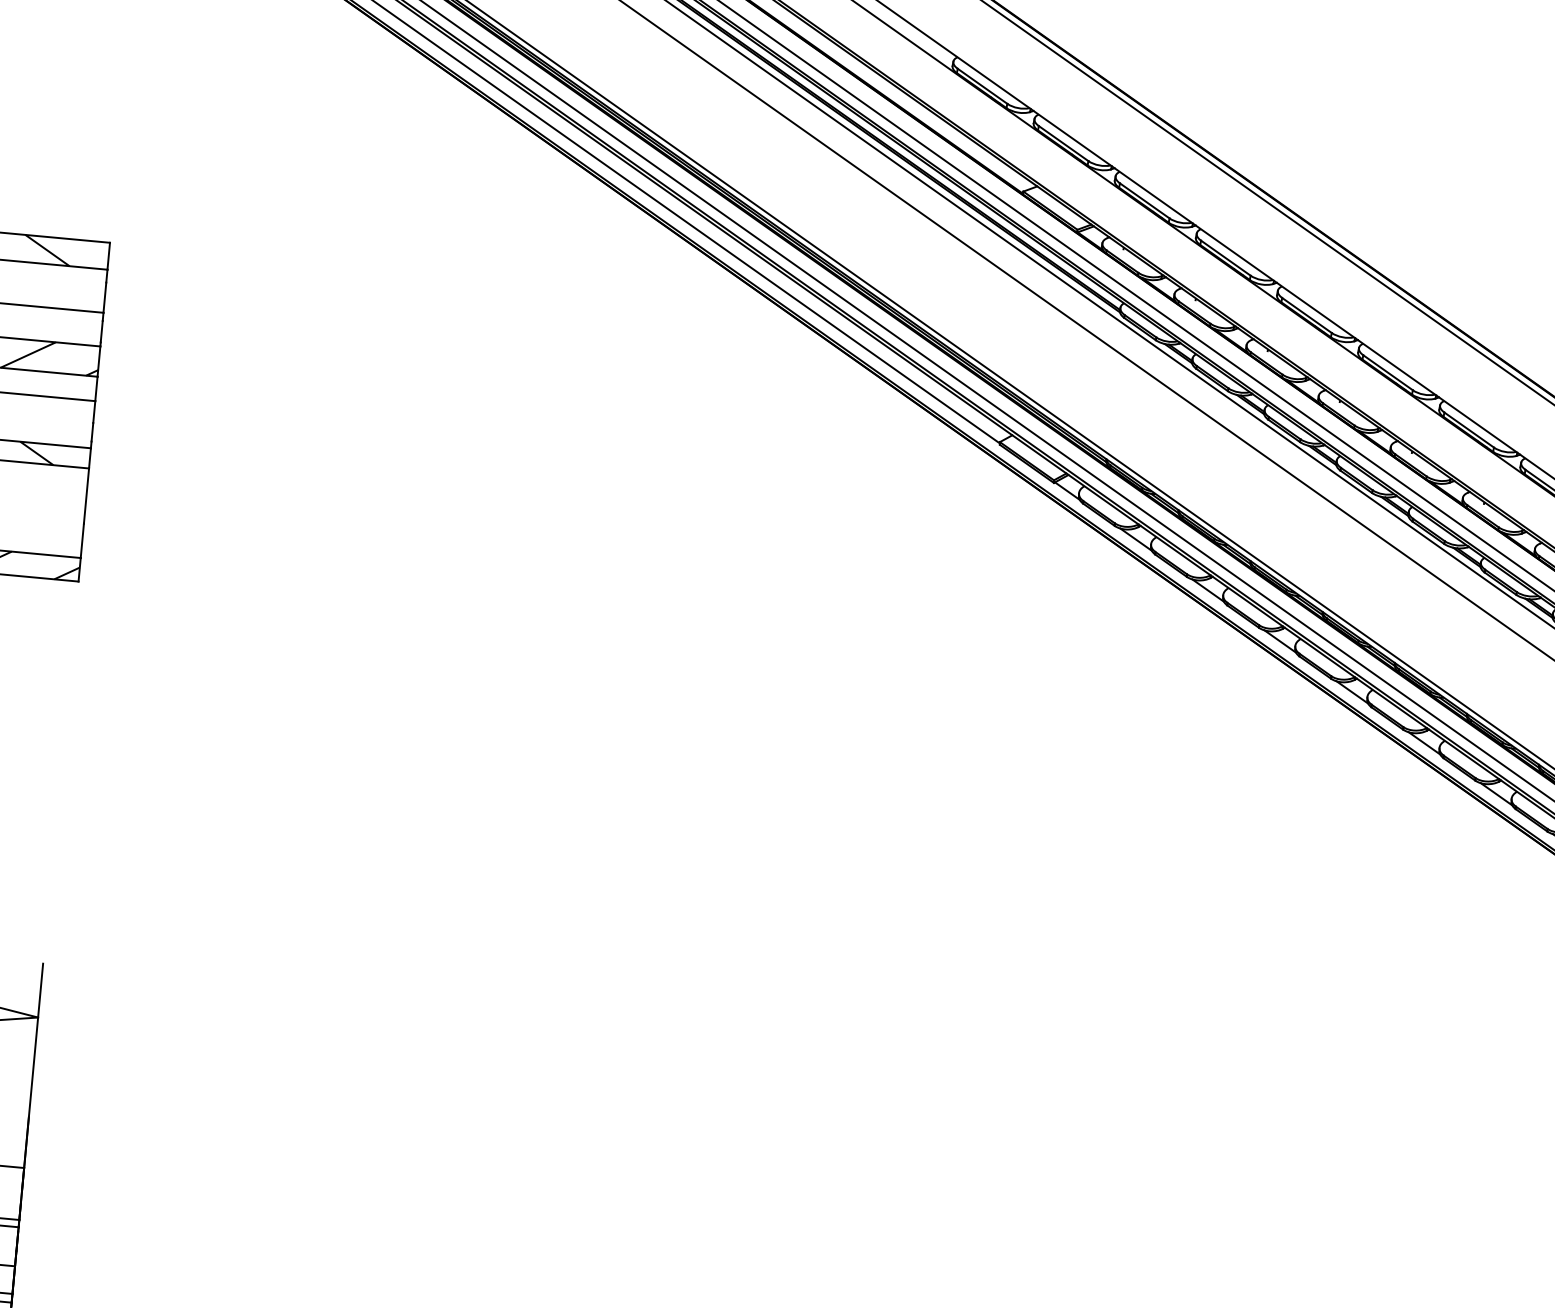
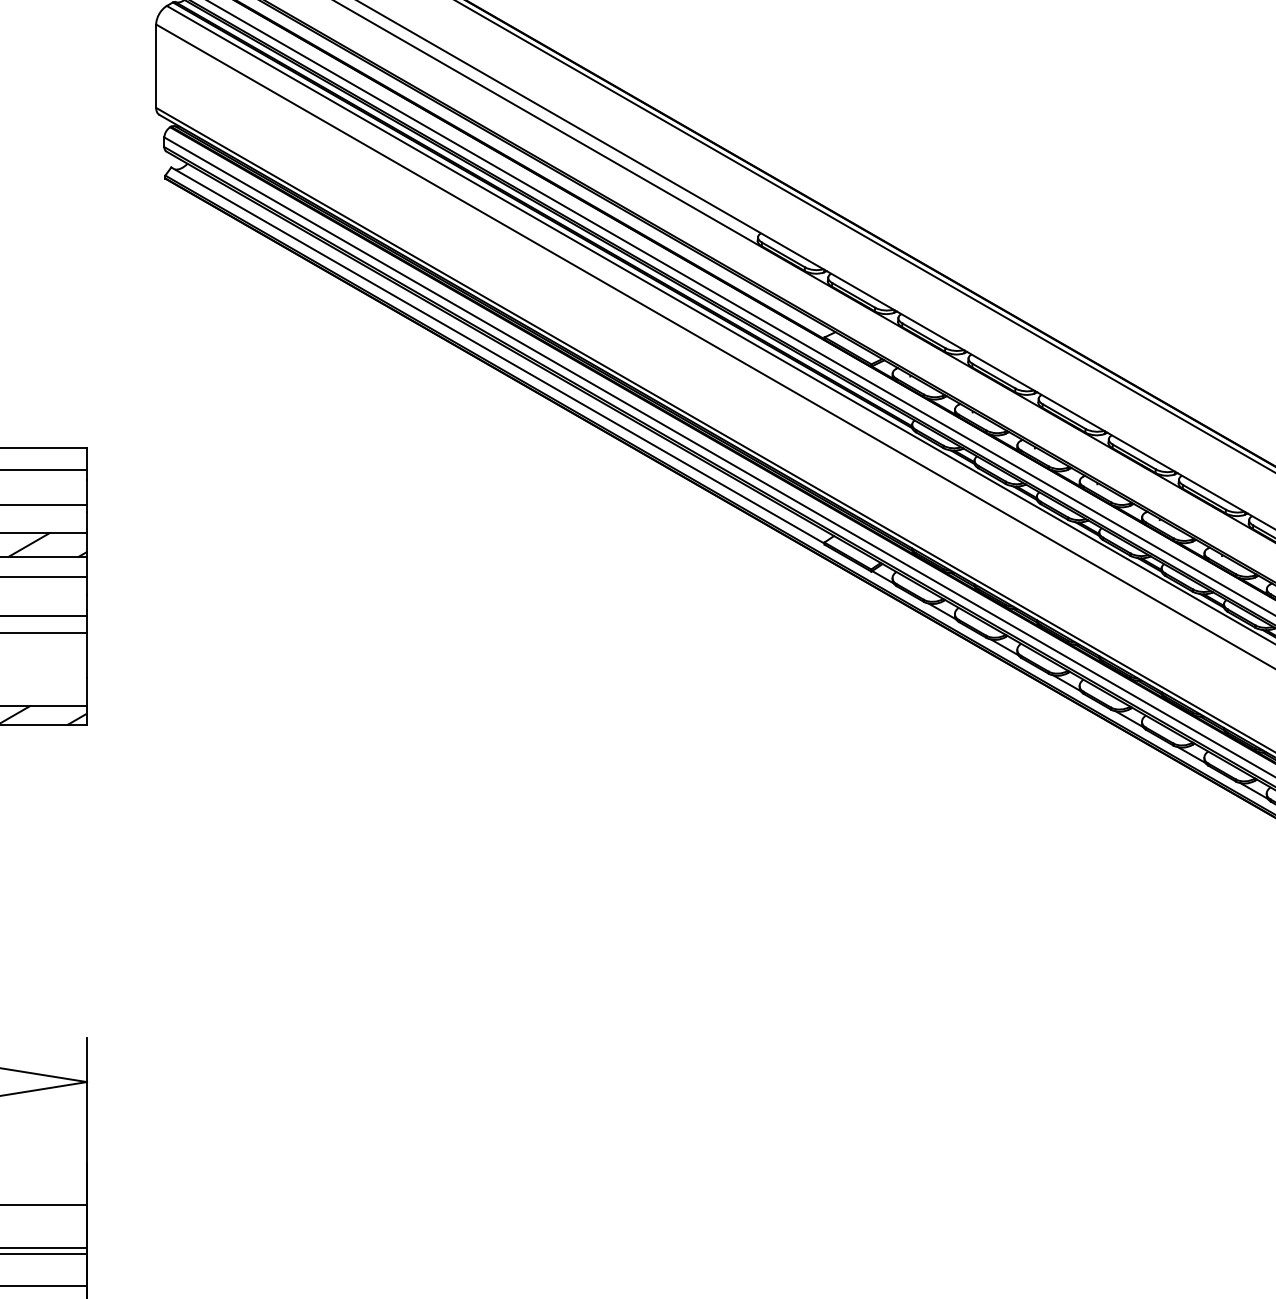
hatch: (47, 250) -> (36, 458), removed
hatch: (36, 452) -> (43, 623), removed

